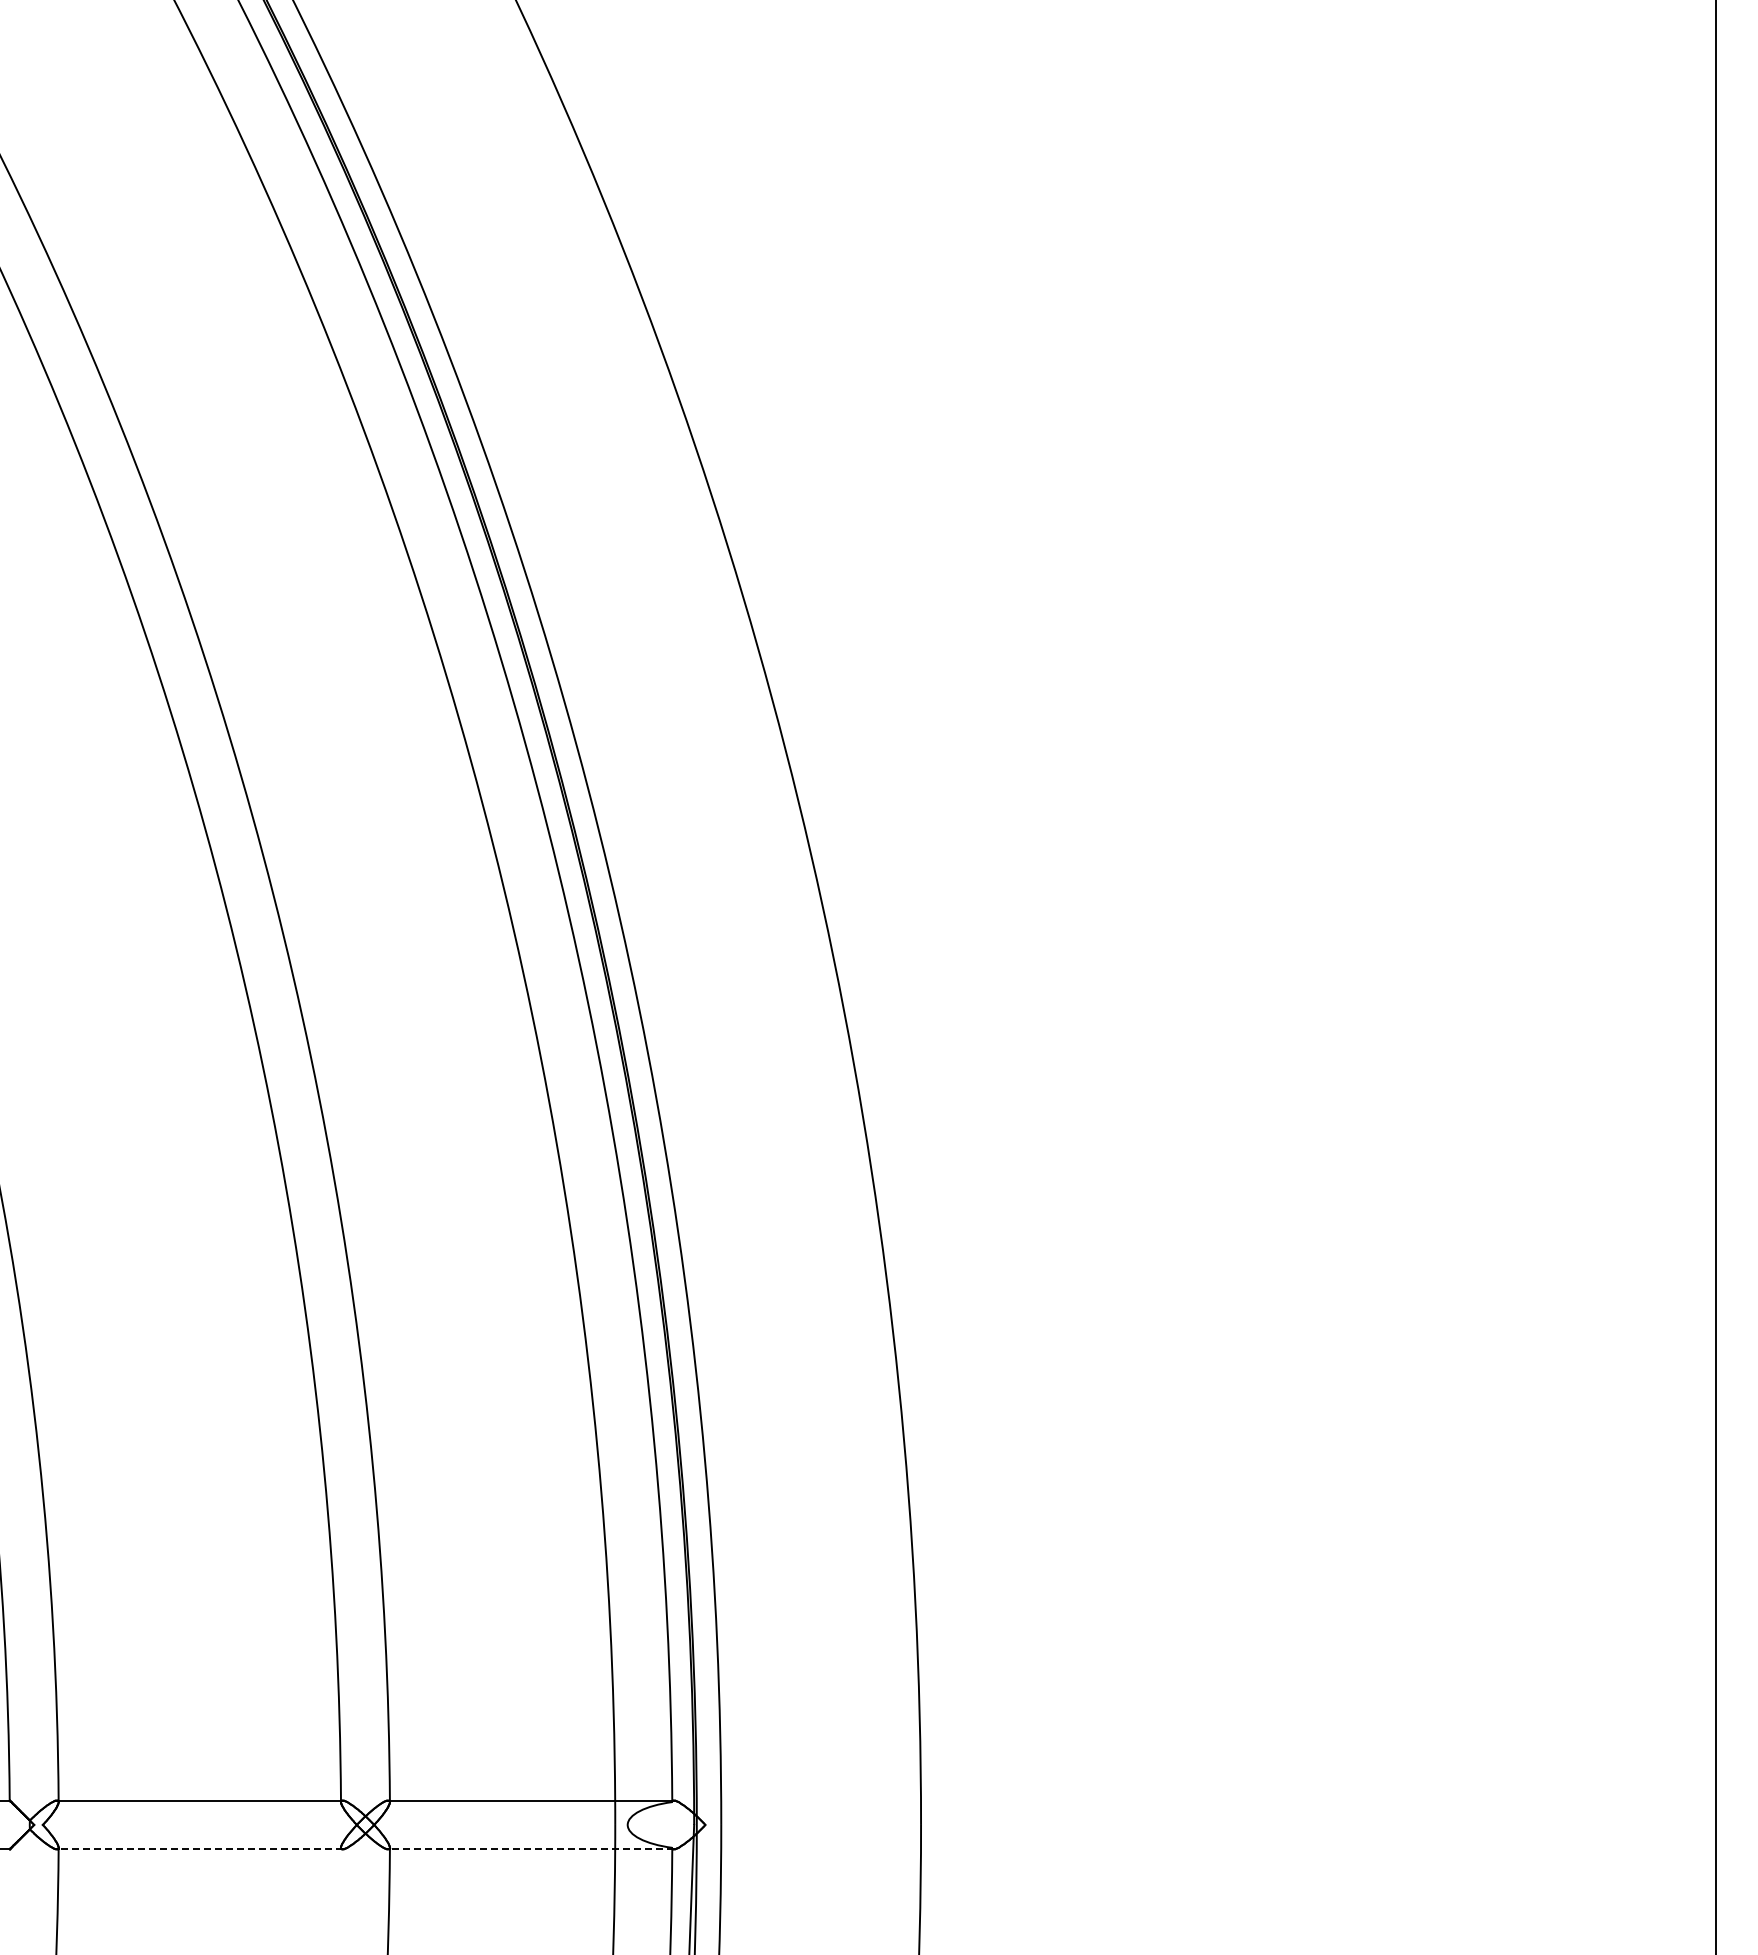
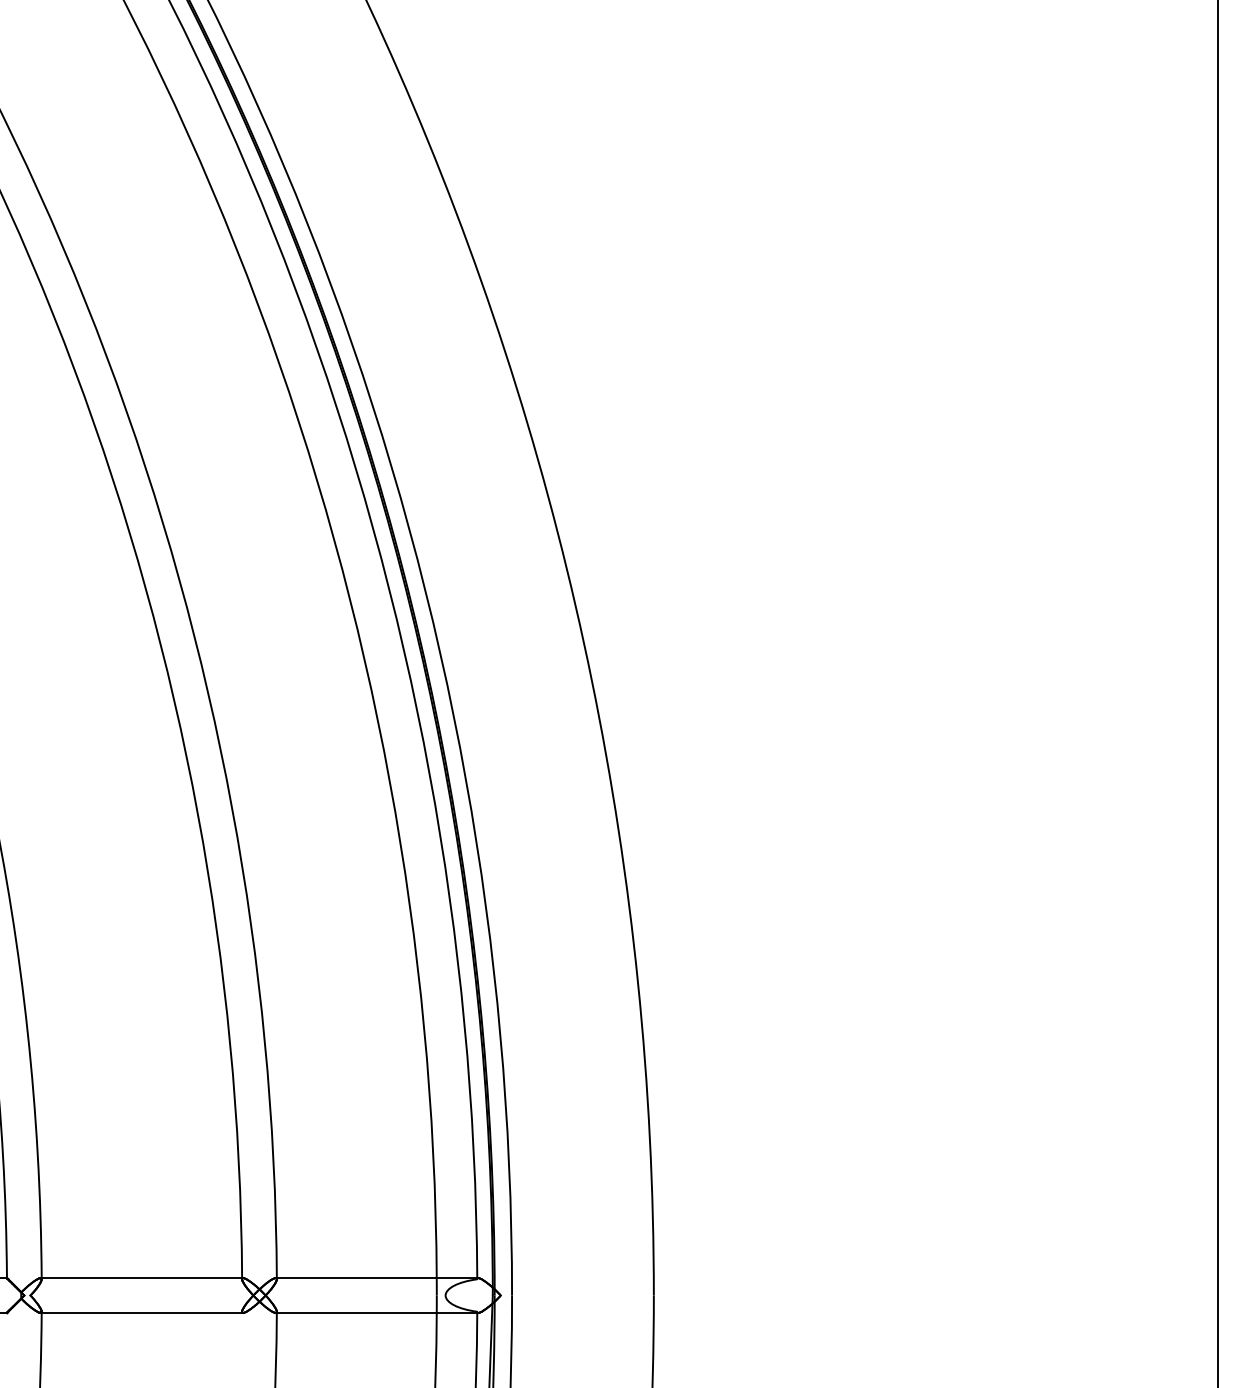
line: (200, 1849) -> (142, 1312), dashed -> solid
line: (531, 1849) -> (377, 1312), dashed -> solid

